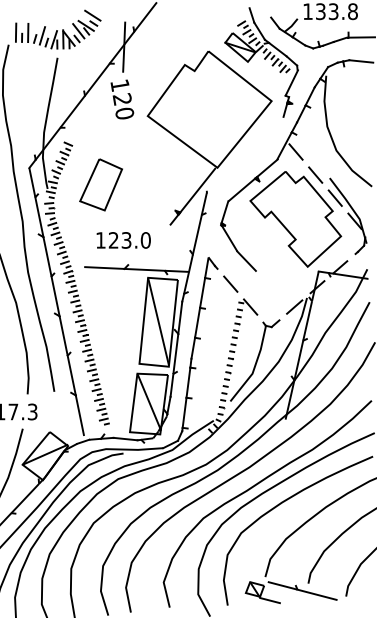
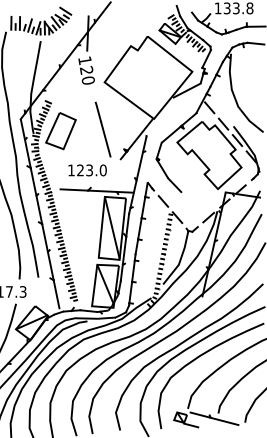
line: (264, 127) -> (187, 90), added
line: (145, 182) -> (103, 129), added
part: (100, 184) -> (60, 130), moved

